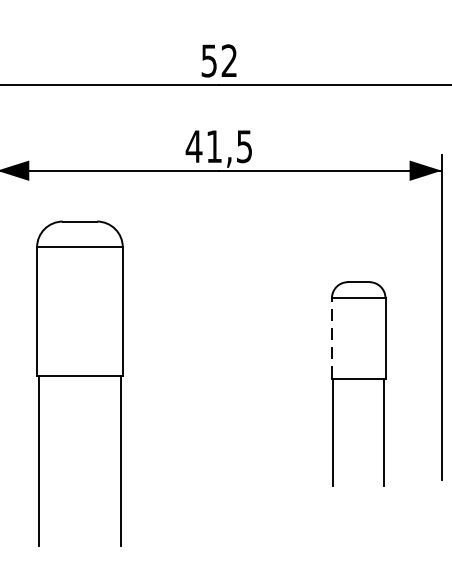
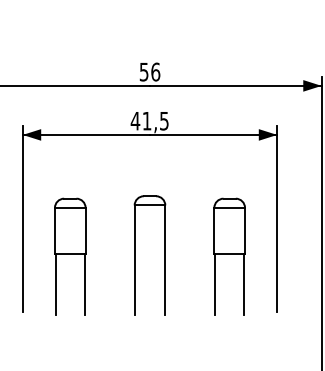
text: (229, 59) -> (155, 71), 52 -> 56
line: (332, 337) -> (214, 230), dashed -> solid
part: (194, 381) -> (135, 255), added
part: (80, 383) -> (70, 256), size x0.62

